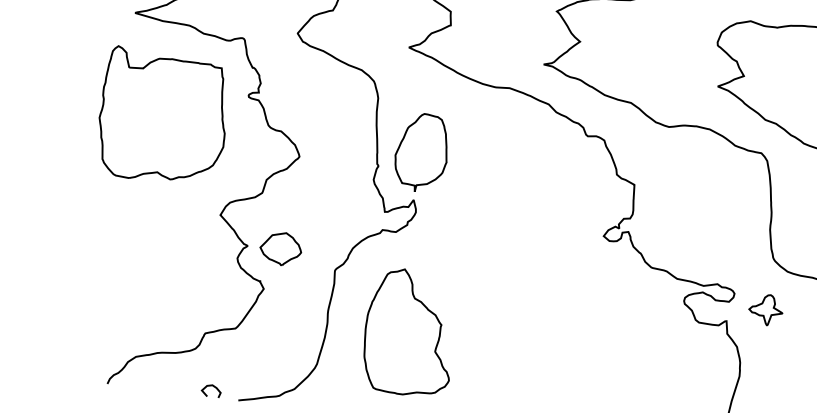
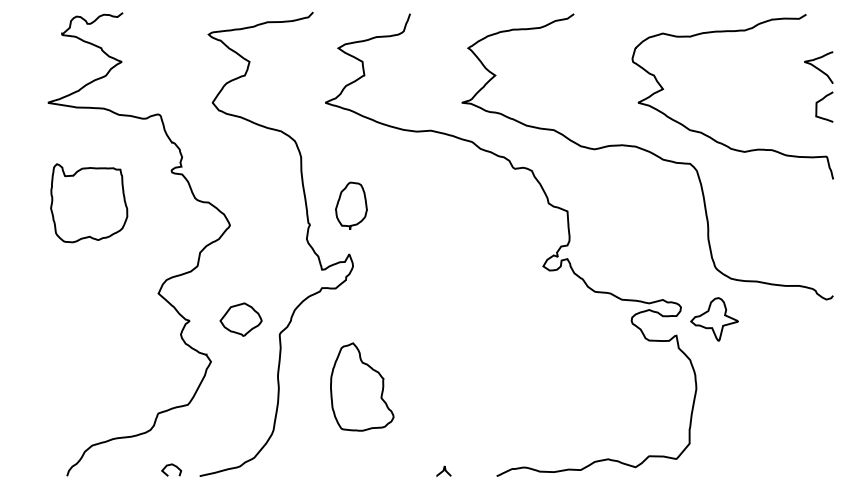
part: (162, 117) -> (88, 203), size x0.6
part: (421, 152) -> (351, 205), size x0.6
part: (280, 248) -> (240, 319), moved
part: (765, 309) -> (713, 319), size x1.4
part: (409, 332) -> (361, 386), size x0.7

